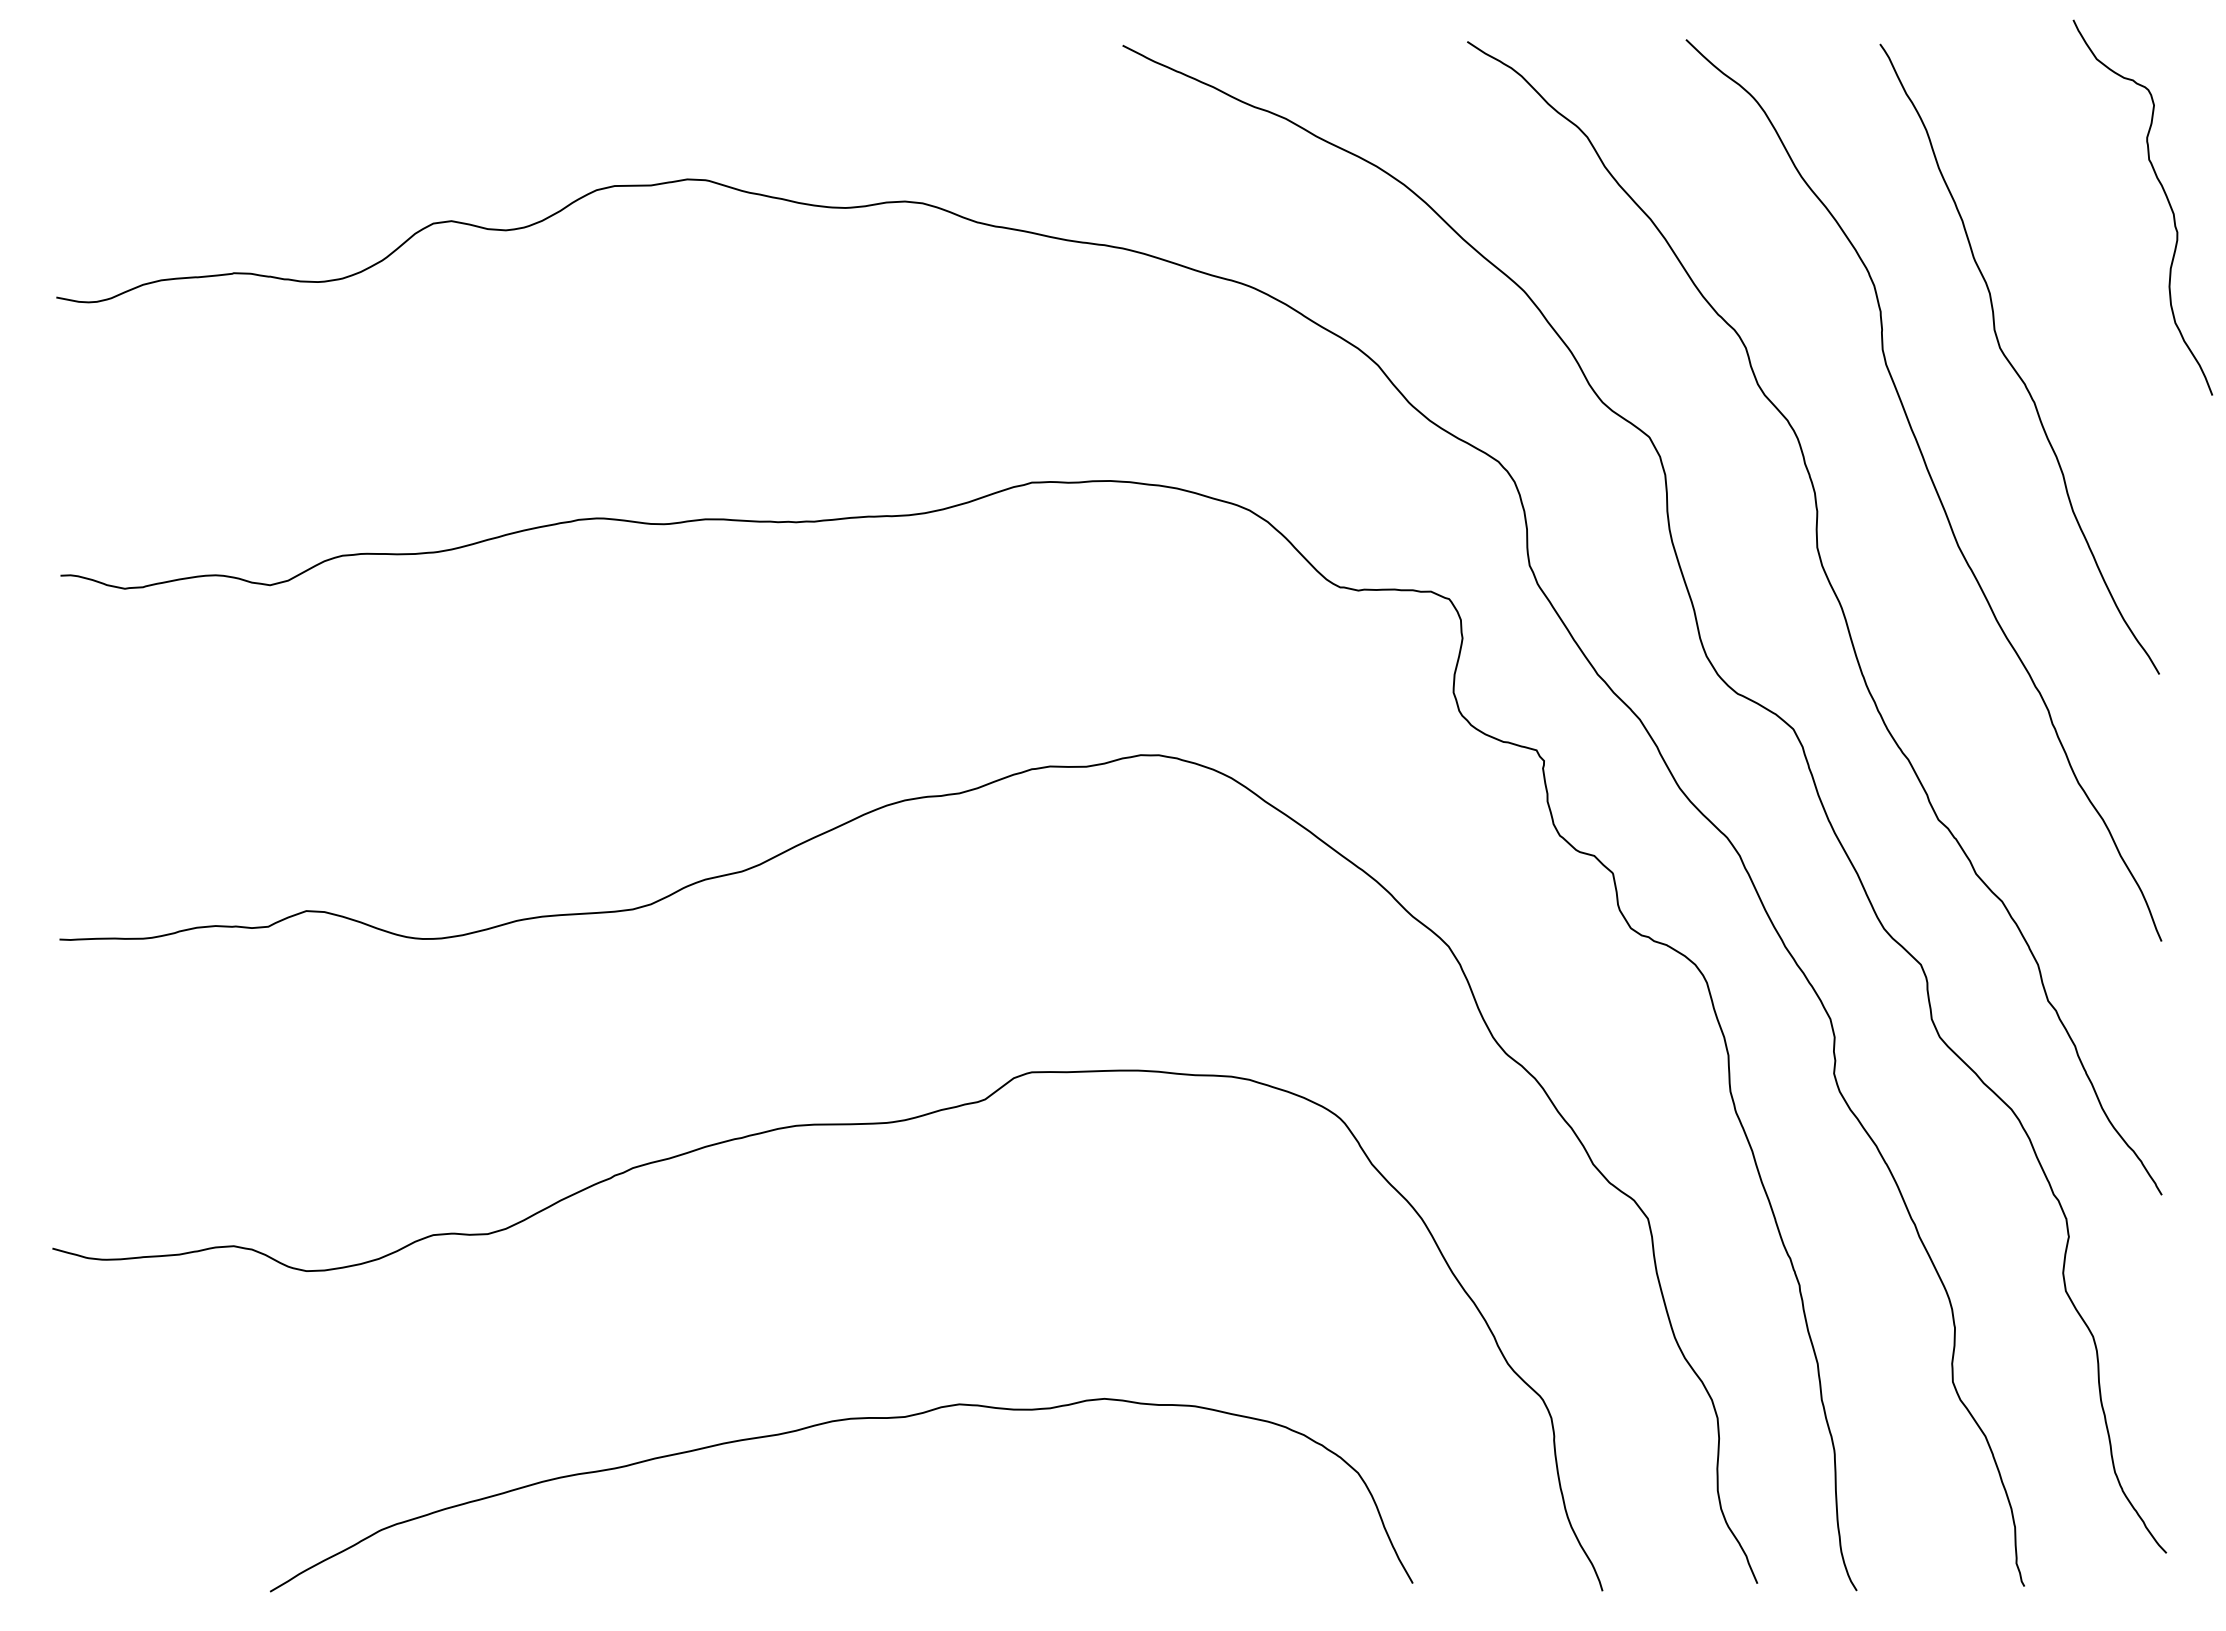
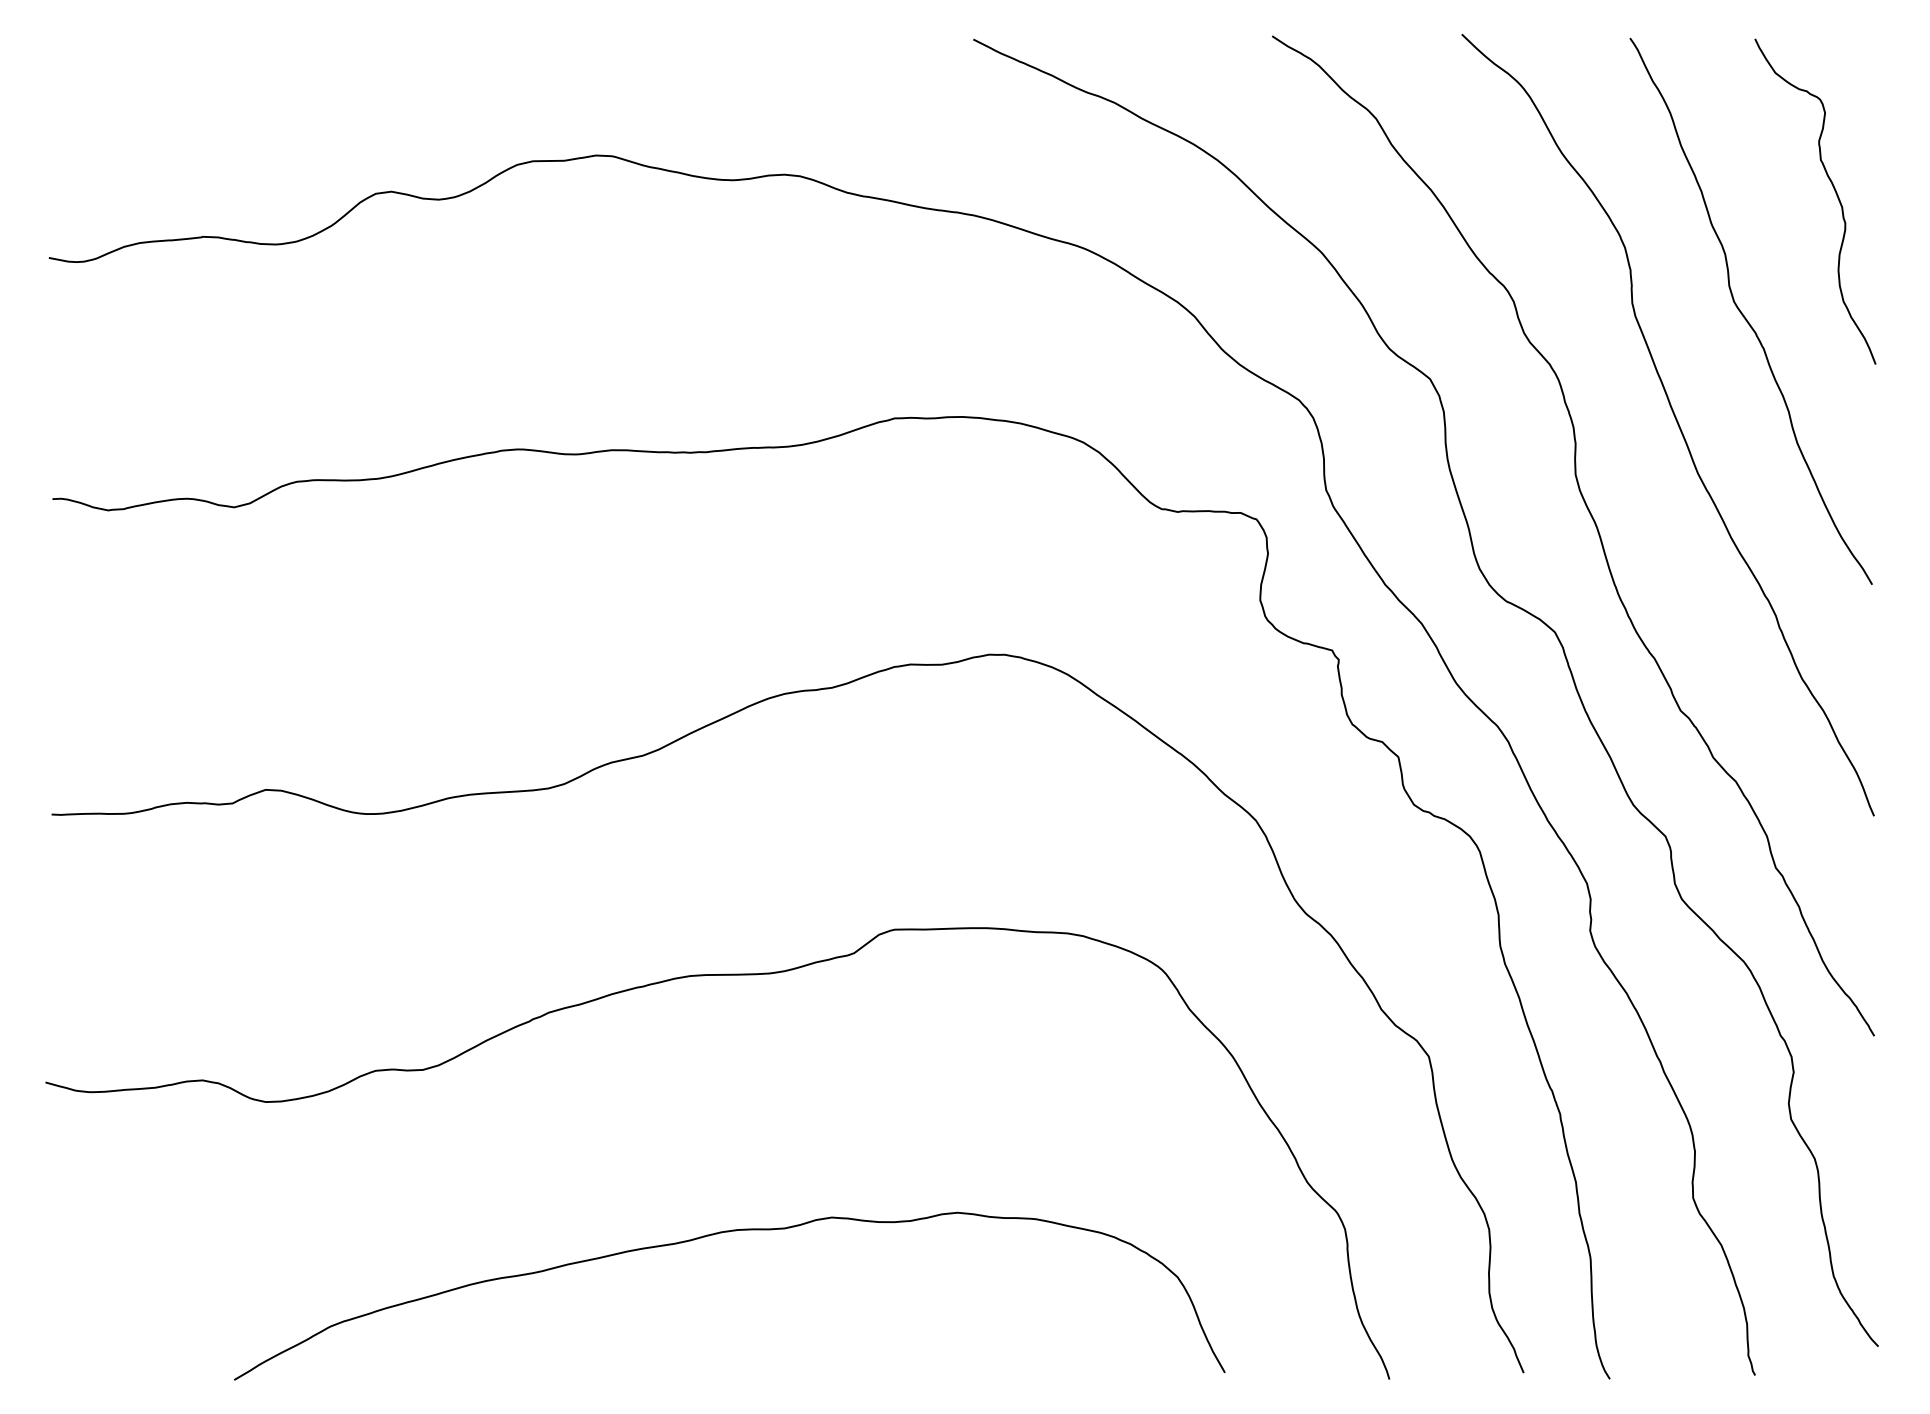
curve: (2166, 199) -> (1835, 194), moved

